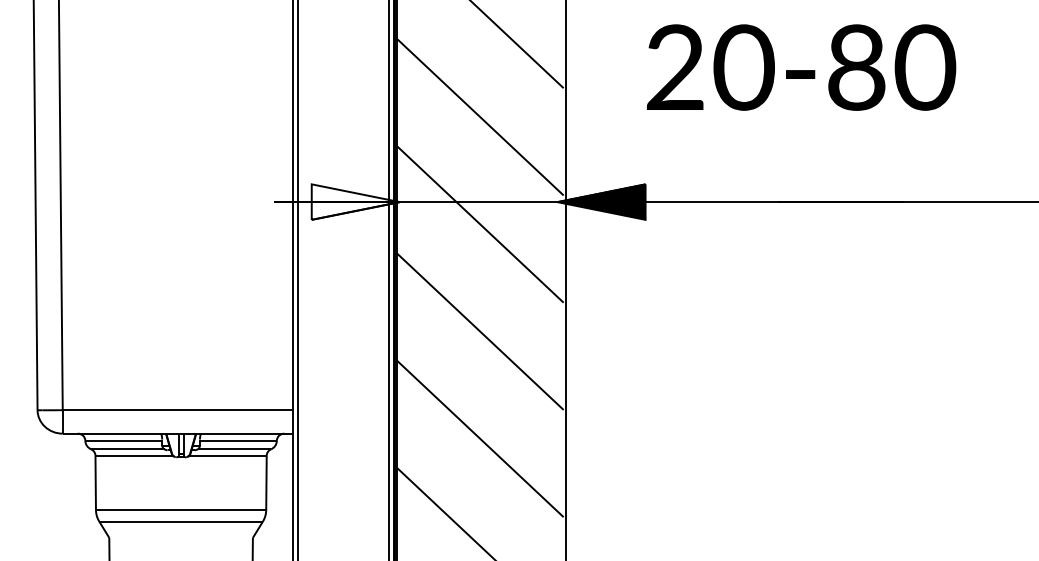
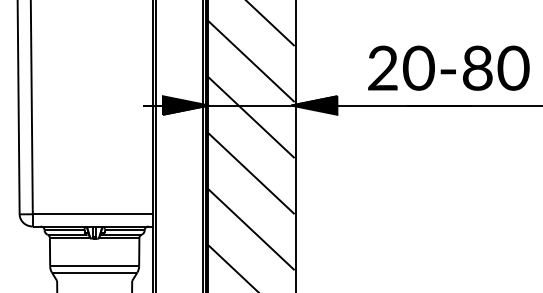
text: (800, 66) -> (448, 67), moved
fill: (354, 202) -> (185, 105), added

